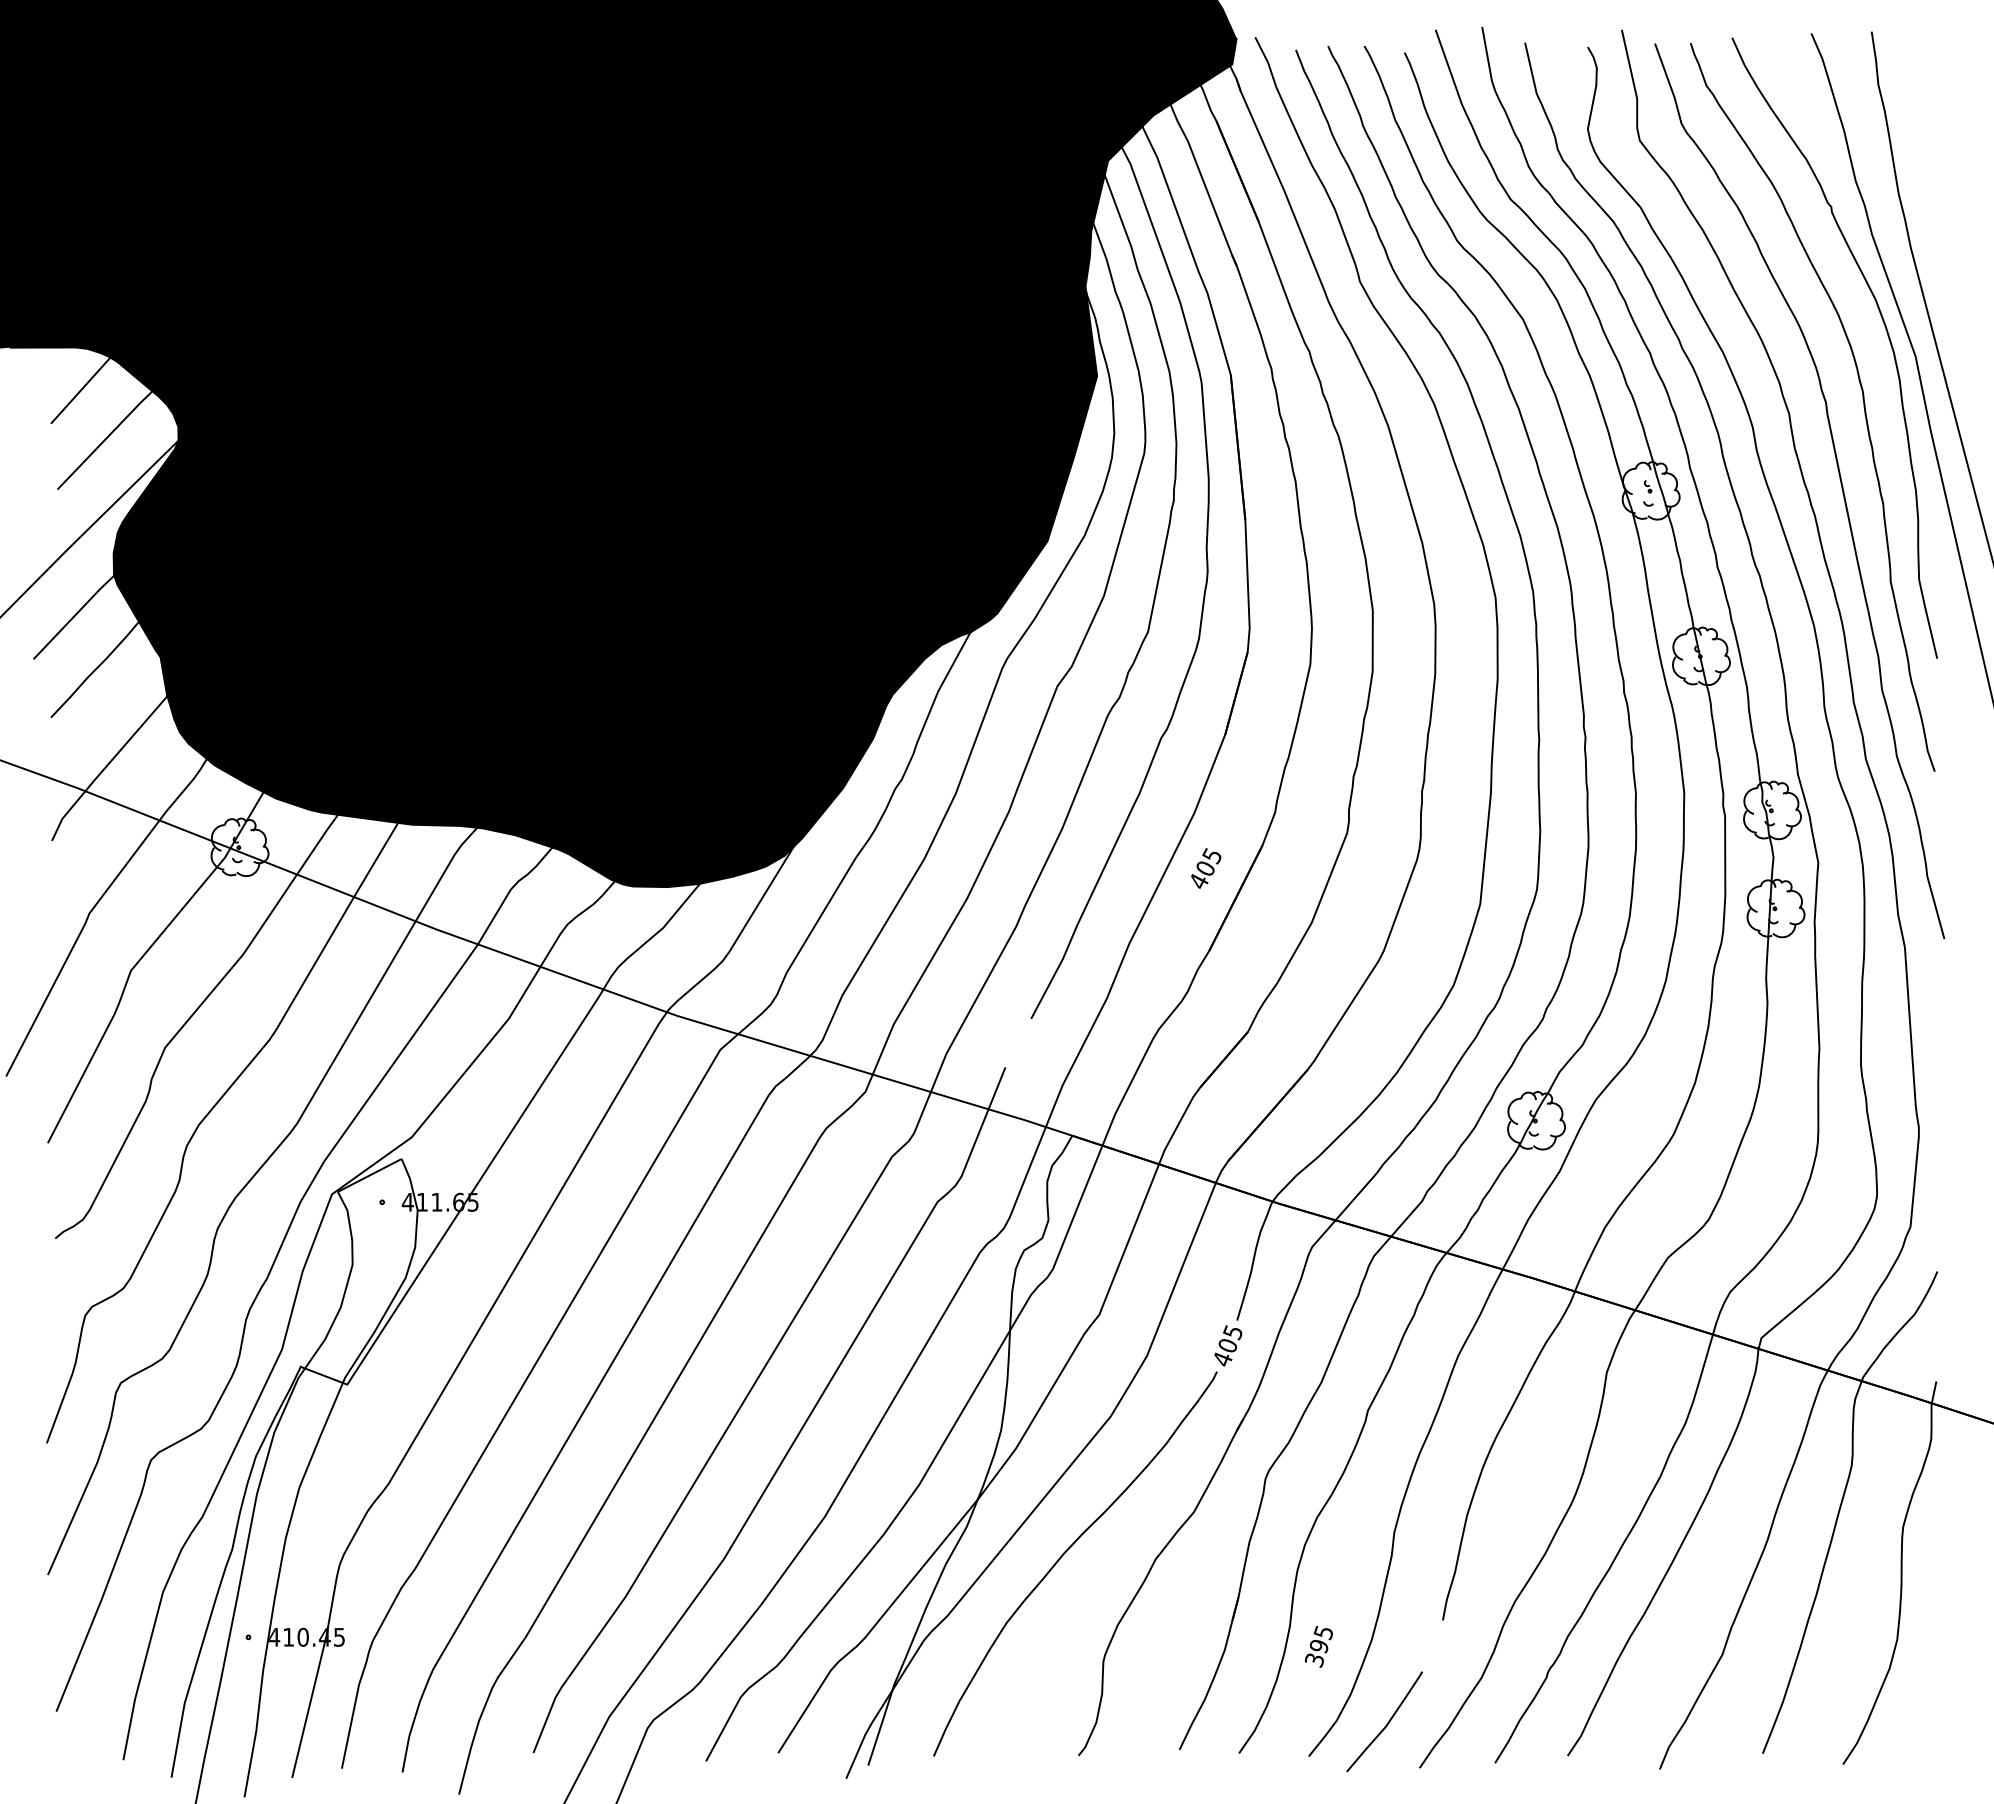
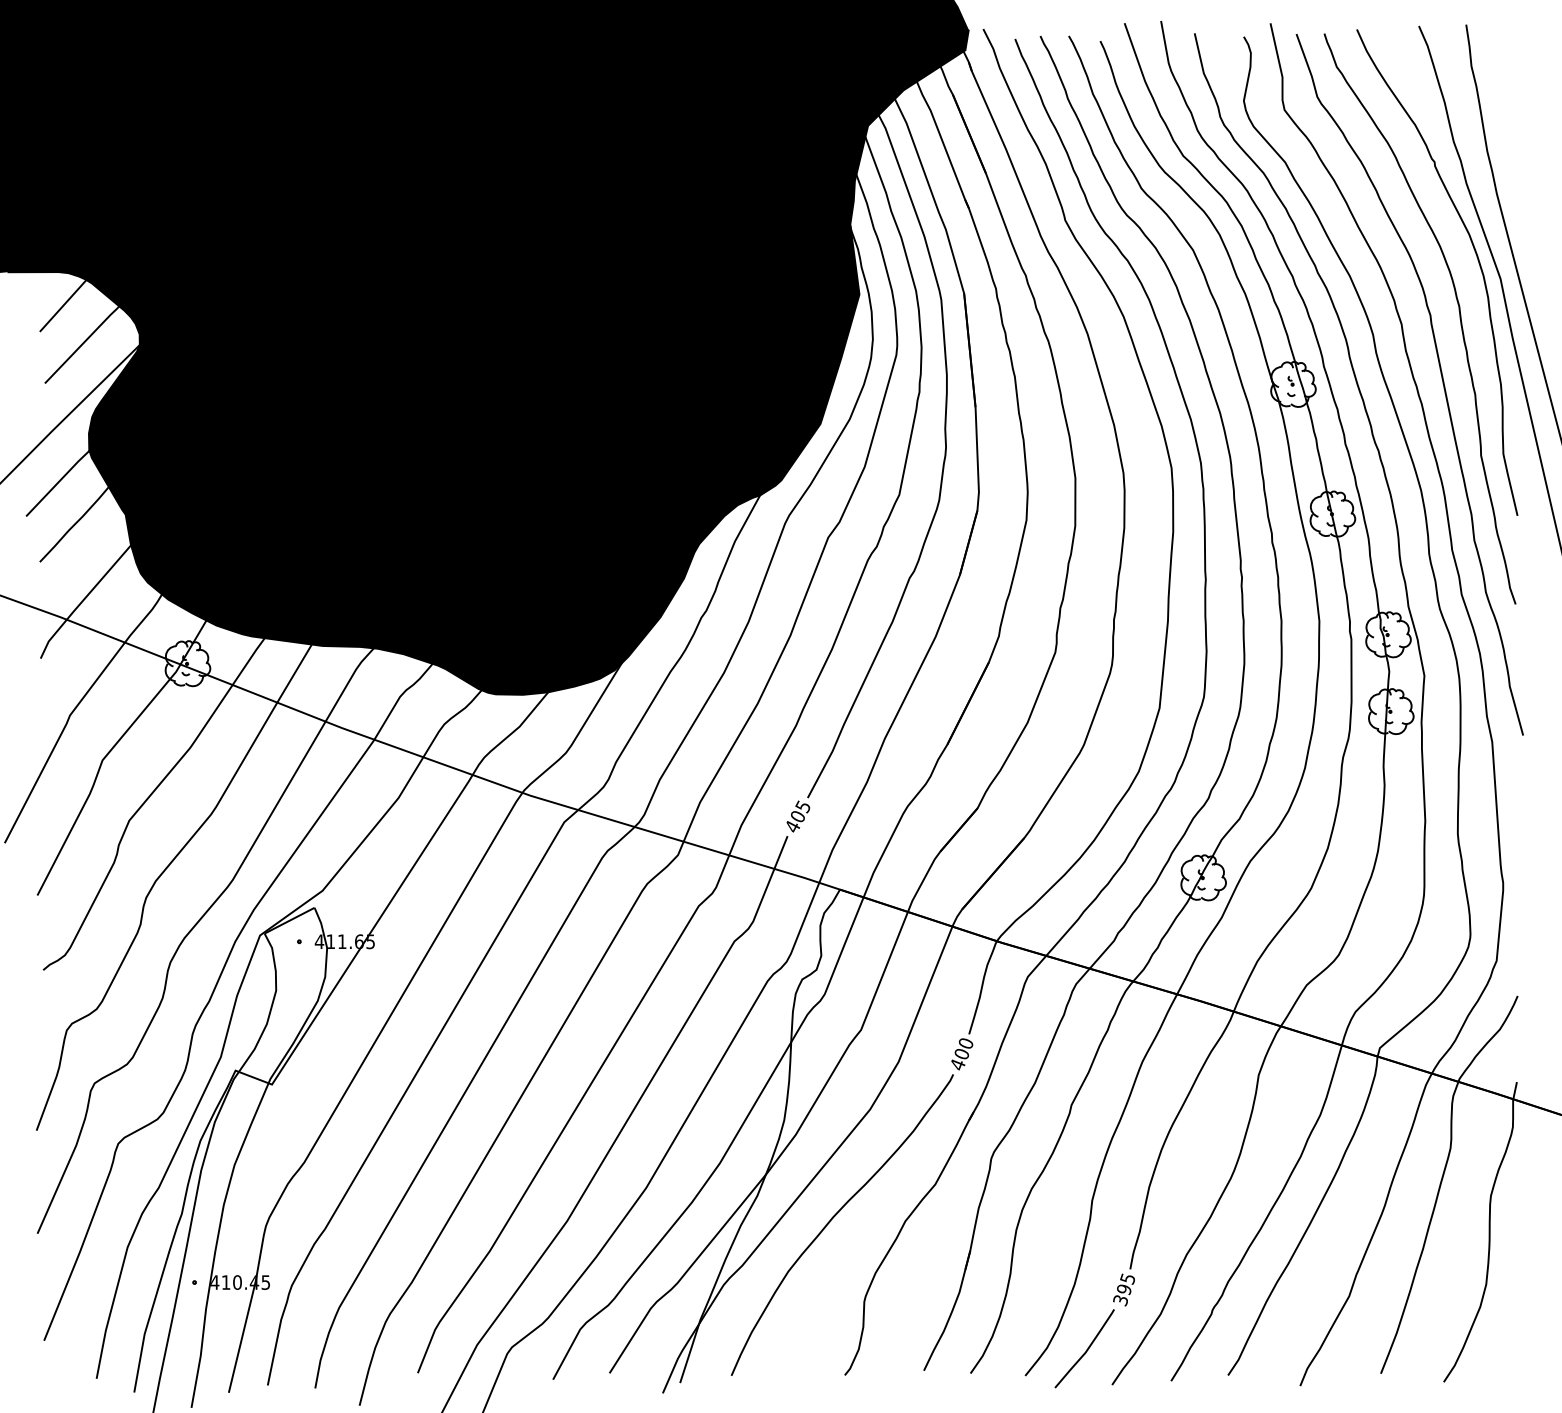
text: (1206, 868) -> (798, 816), moved
text: (1232, 1332) -> (965, 1043), 405 -> 400
text: (1318, 1646) -> (1123, 1289), moved

